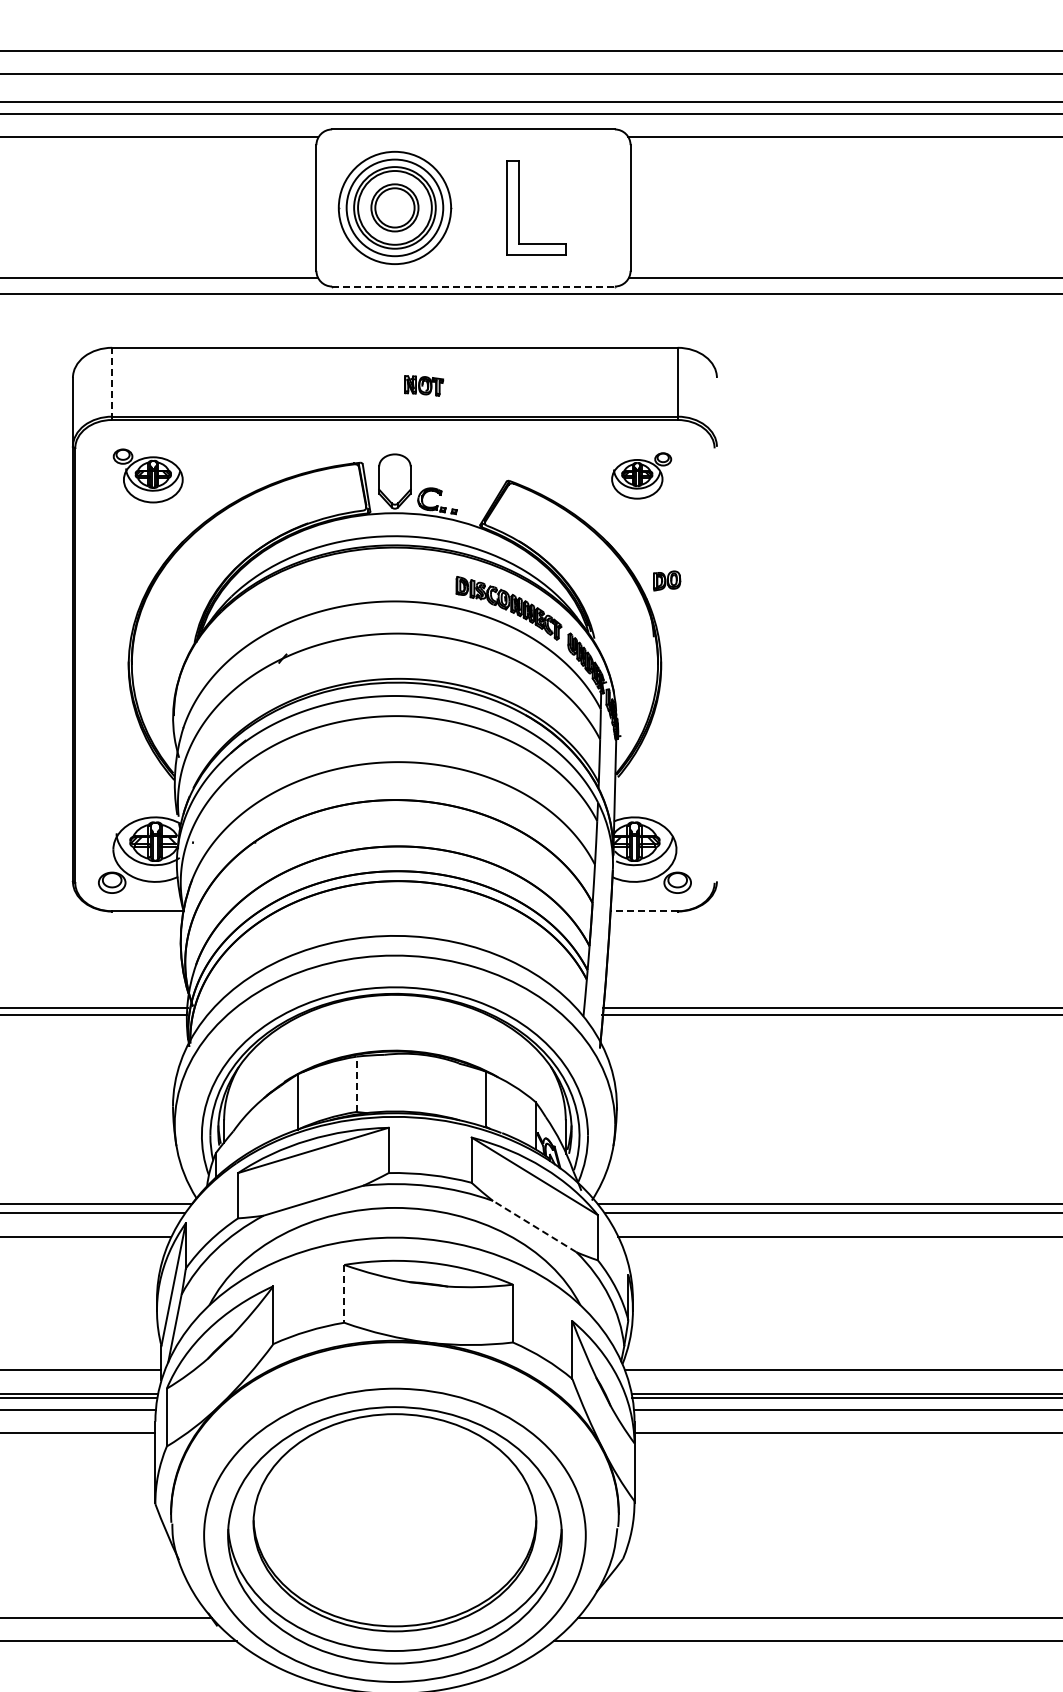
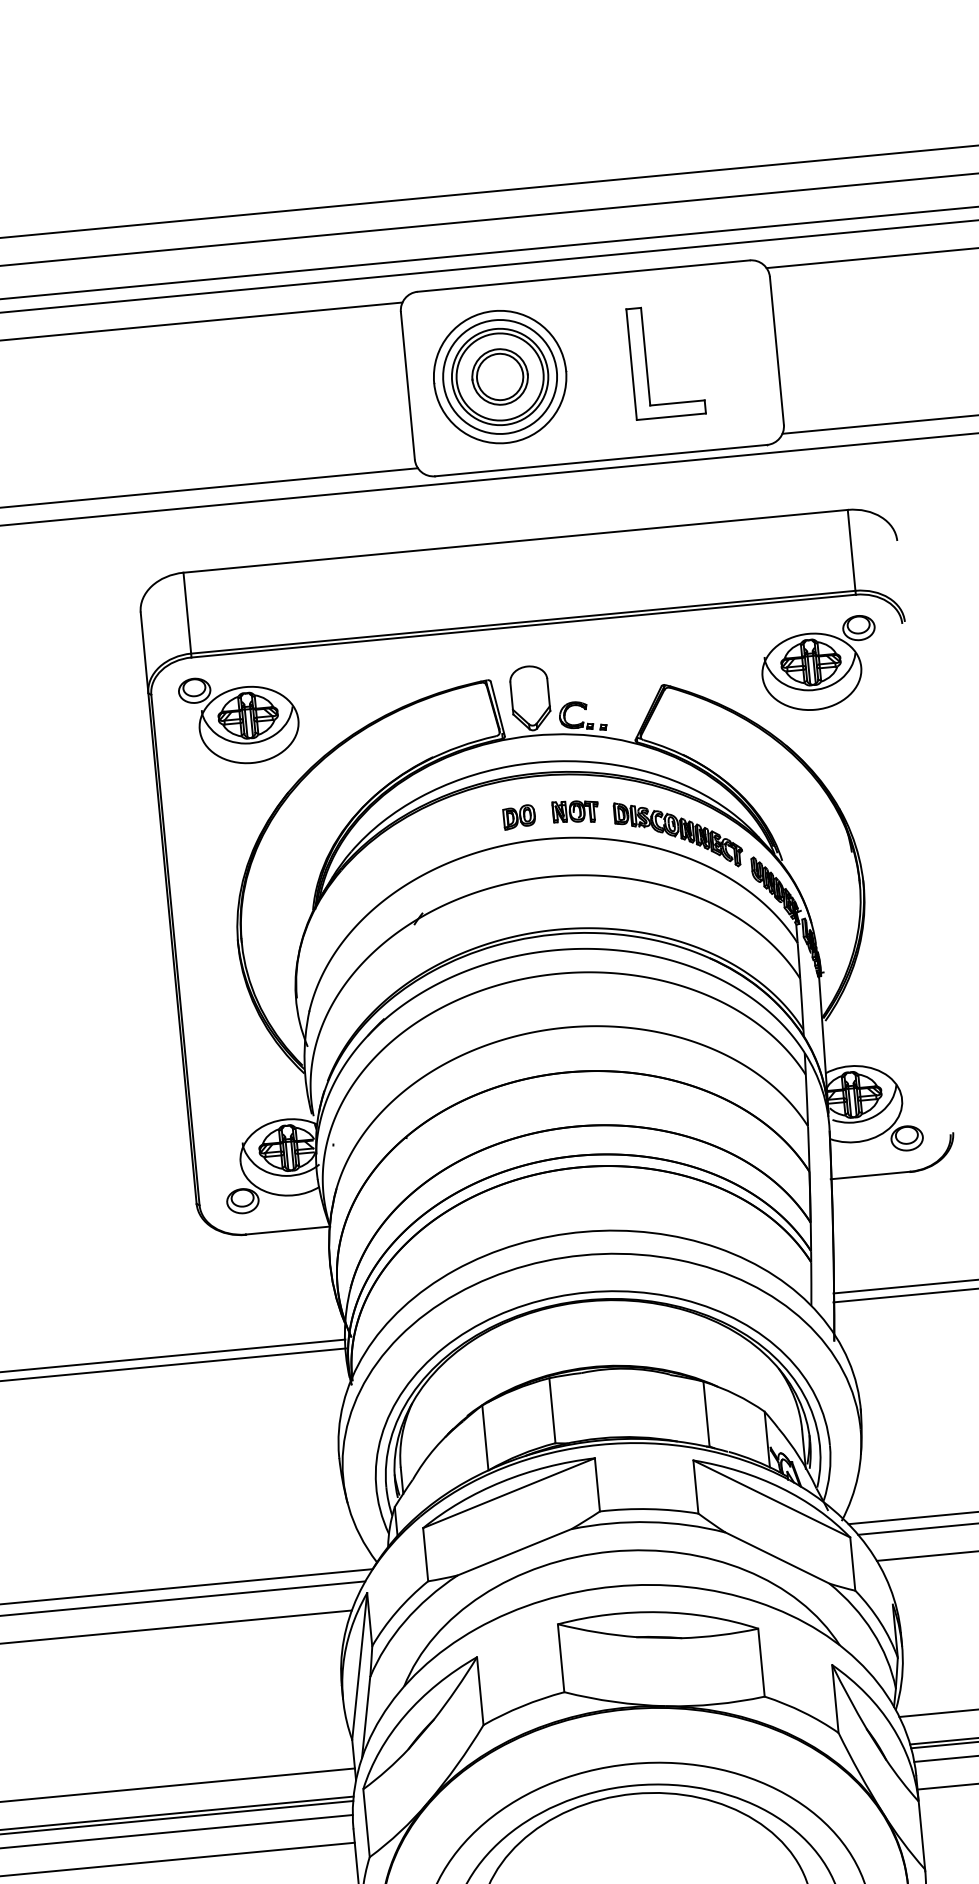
line: (474, 286) -> (602, 460), dashed -> solid
line: (112, 383) -> (187, 614), dashed -> solid
part: (424, 385) -> (576, 811), moved
part: (148, 475) -> (240, 718), size x1.43
part: (641, 475) -> (819, 663), size x1.67
part: (667, 580) -> (519, 816), moved
line: (643, 911) -> (870, 1175), dashed -> solid
line: (356, 1084) -> (552, 1410), dashed -> solid
line: (534, 1226) -> (777, 1557), dashed -> solid
line: (344, 1293) -> (561, 1657), dashed -> solid

